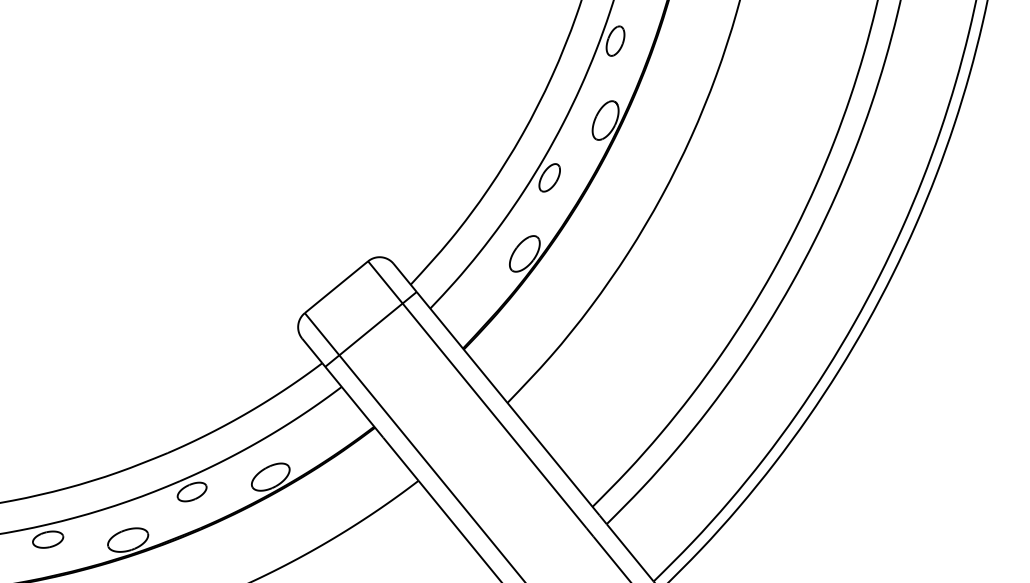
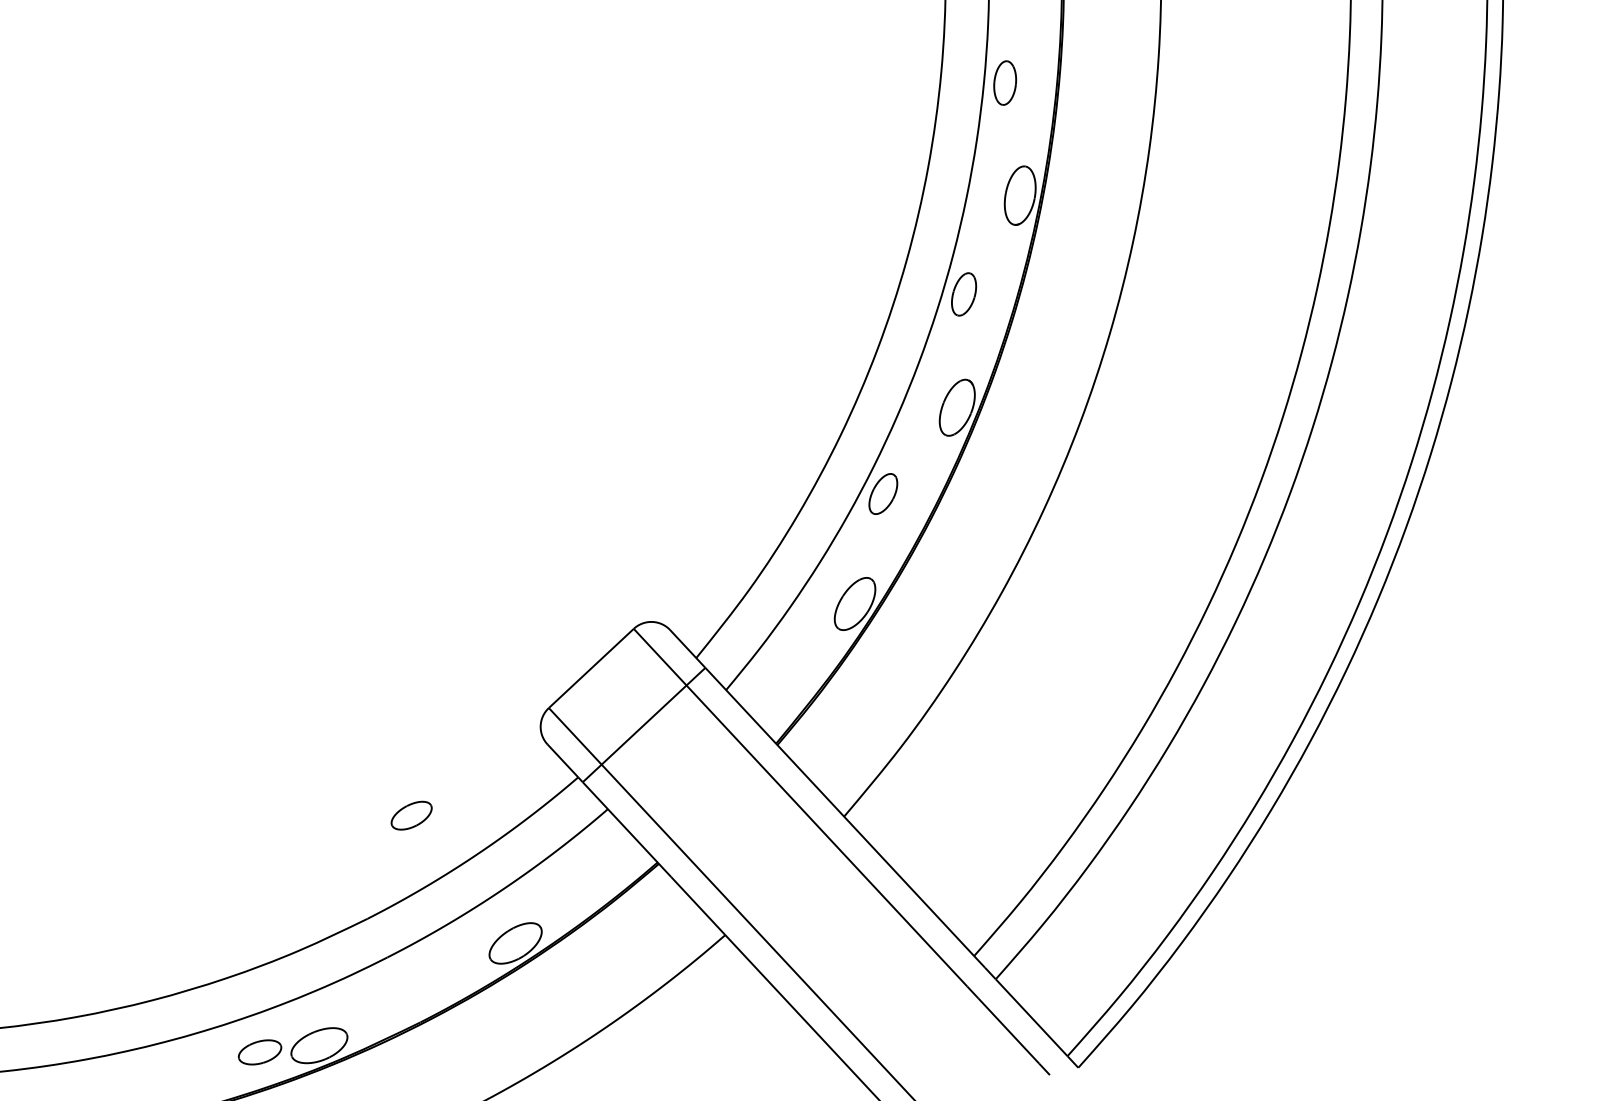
part: (192, 491) -> (411, 815), moved
part: (48, 539) -> (260, 1052), moved

